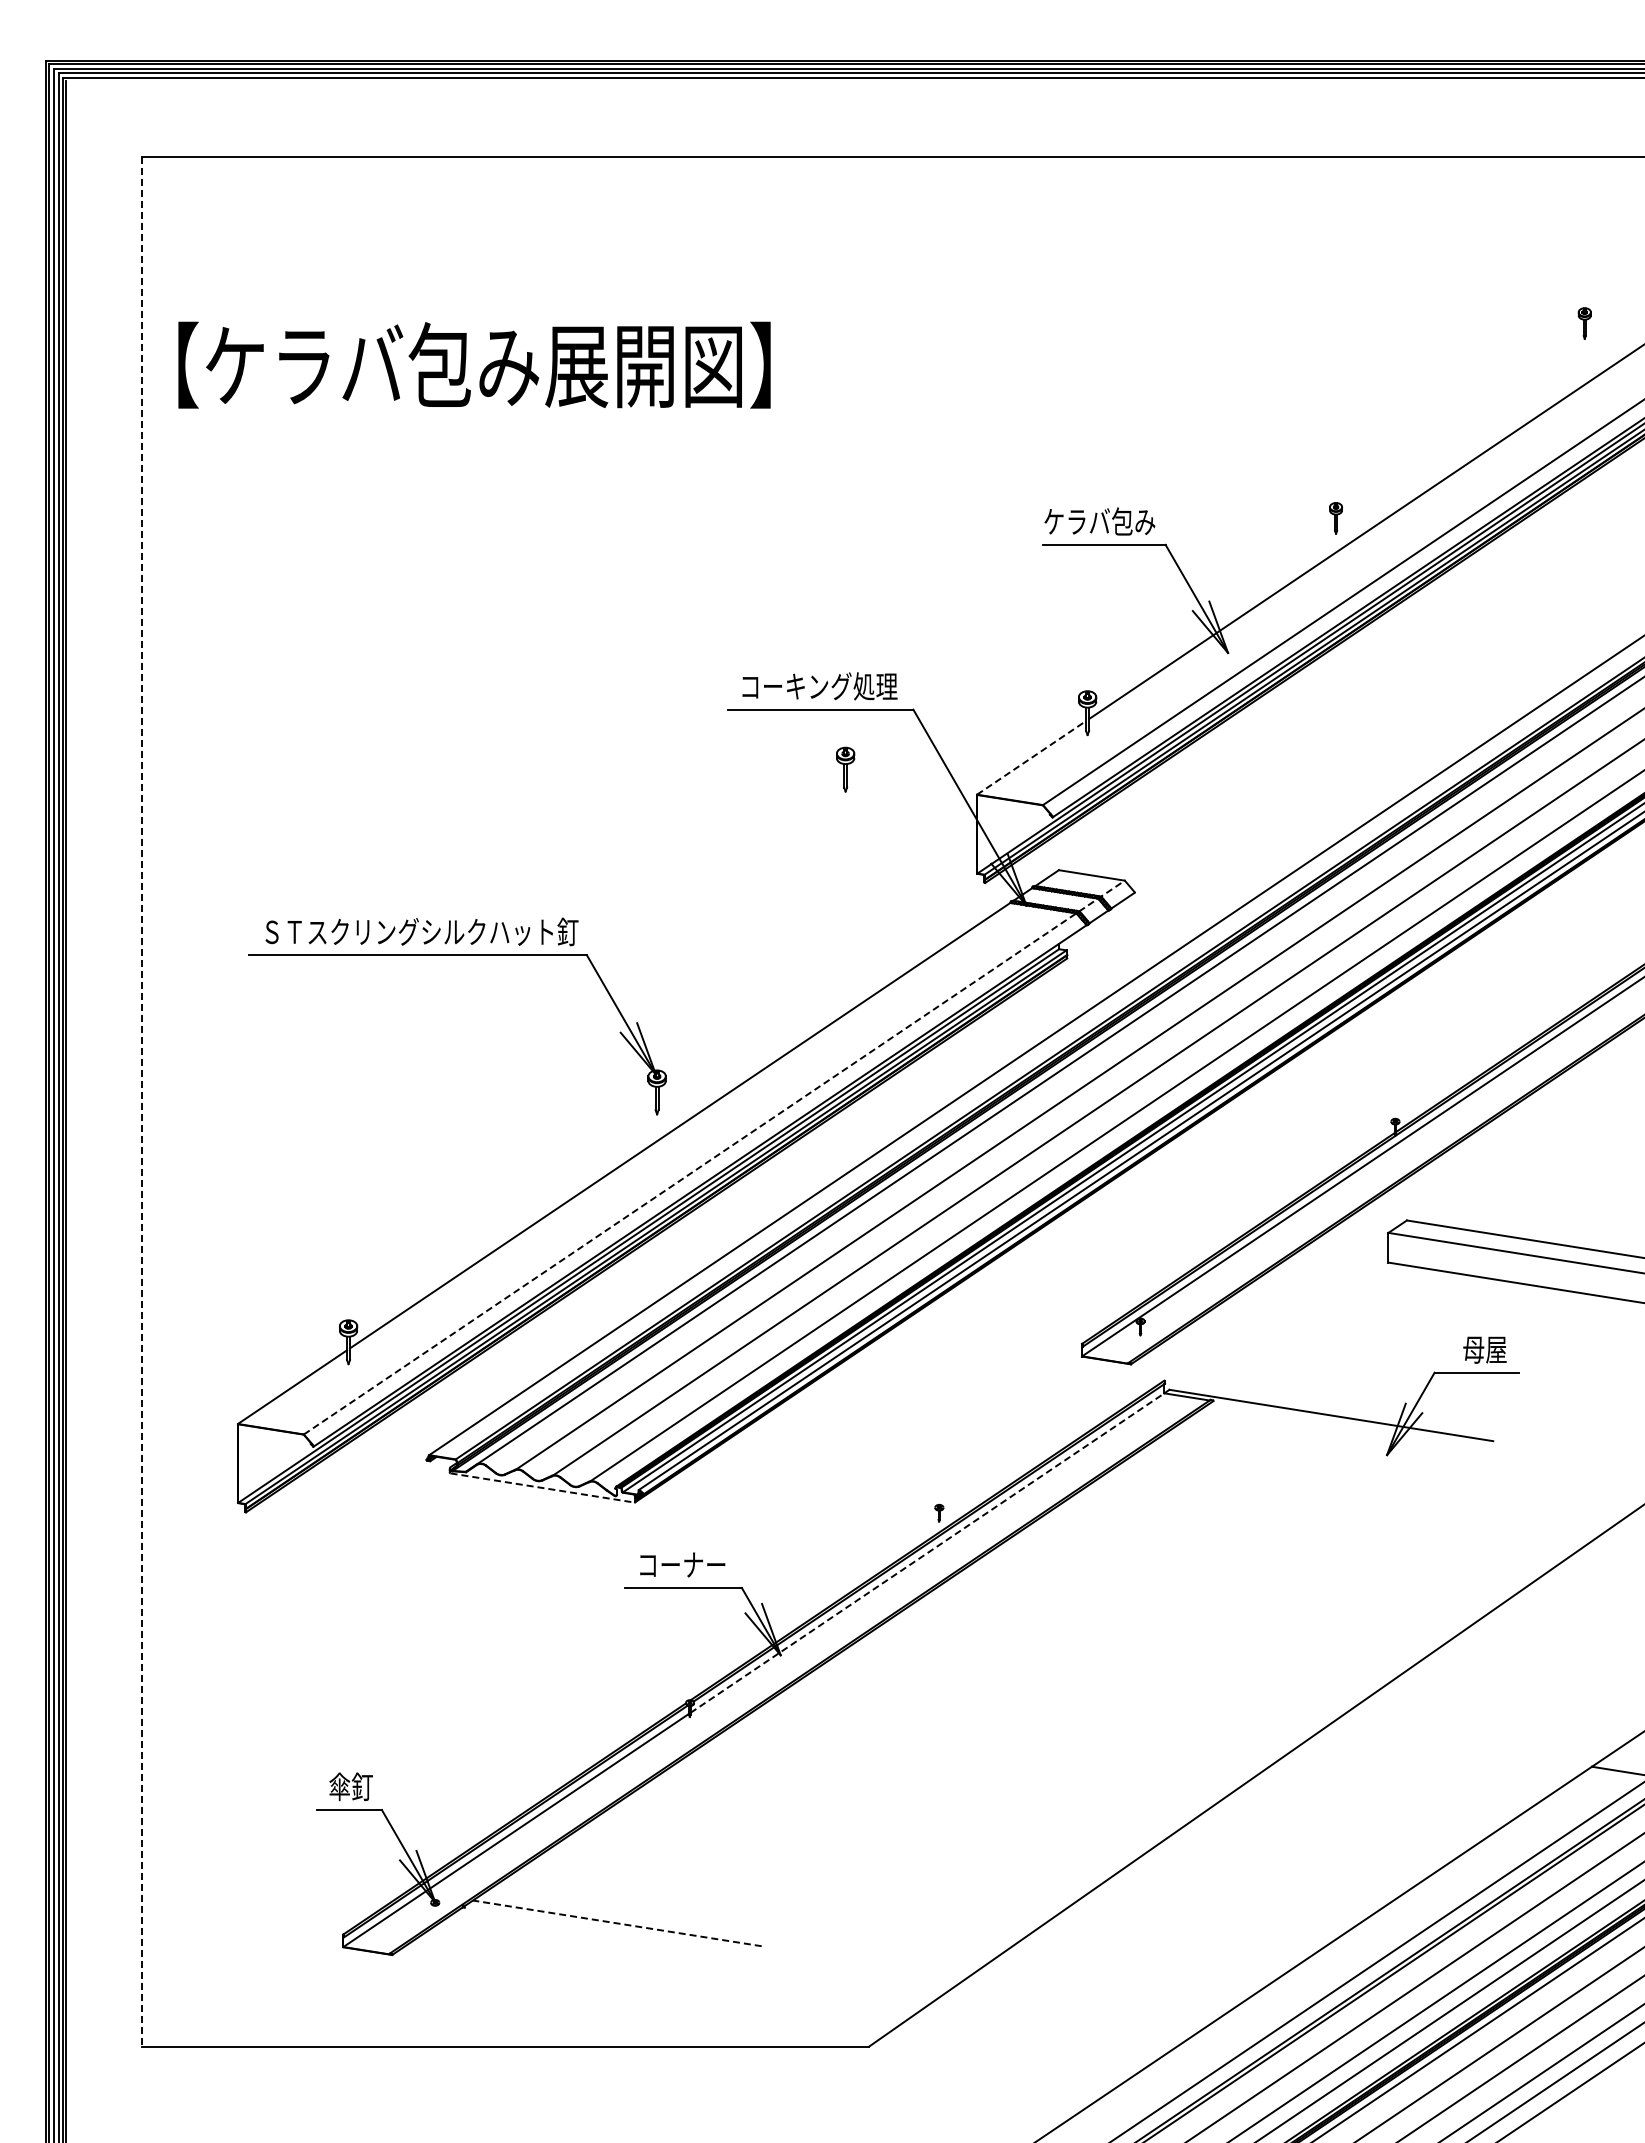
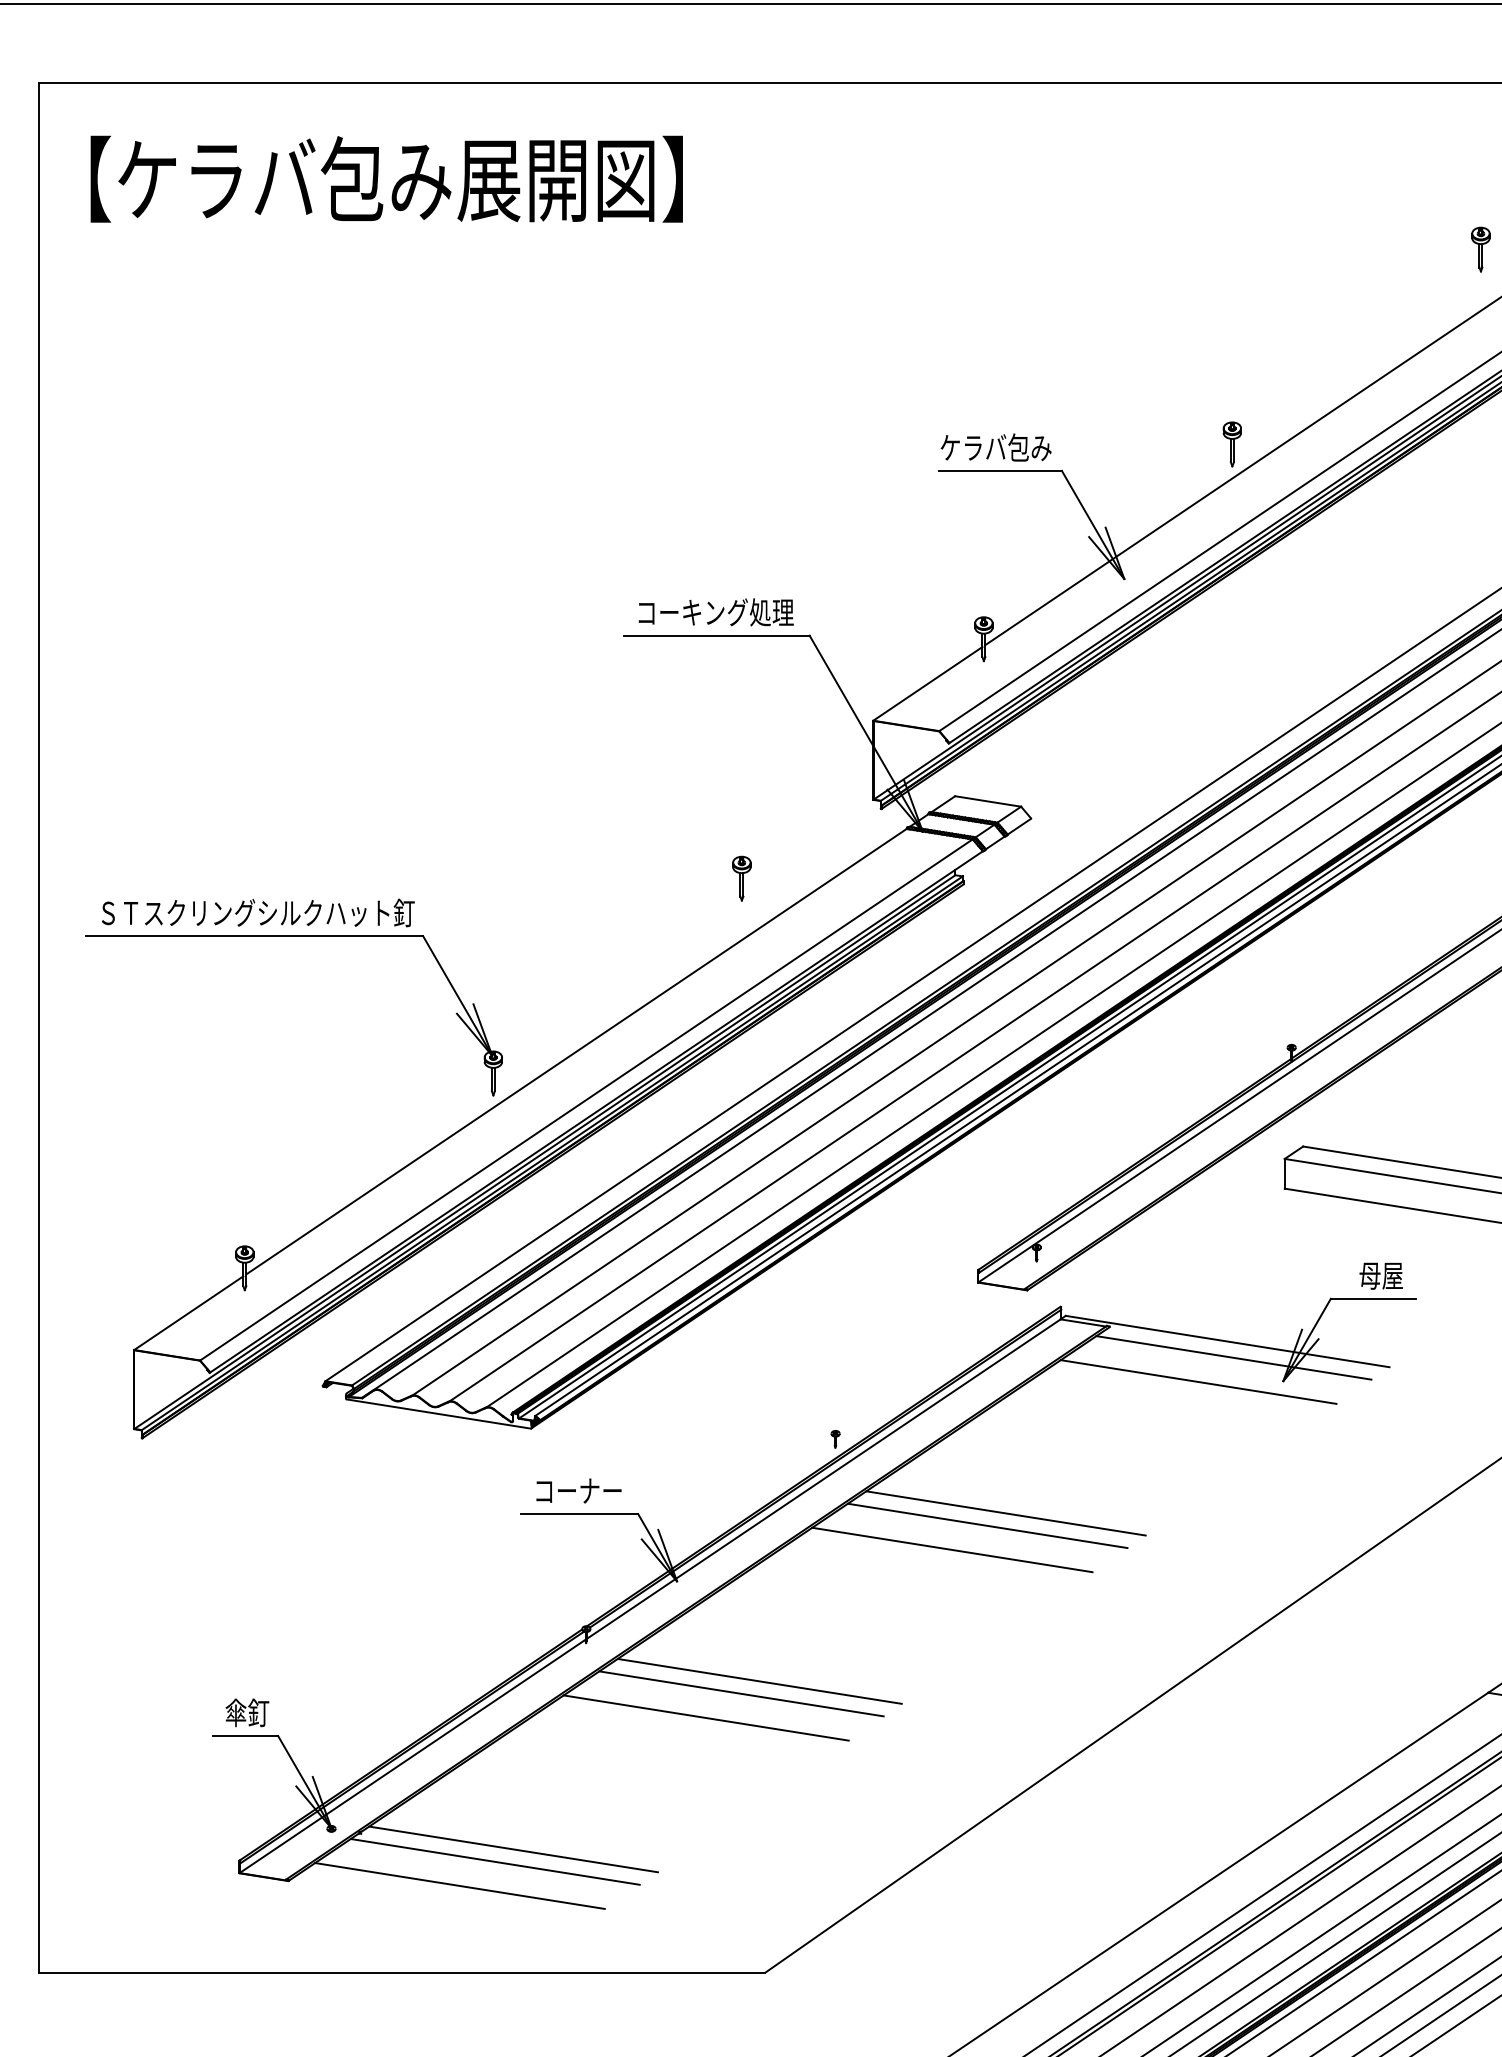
part: (1584, 323) -> (1480, 249), size x1.43
text: (474, 364) -> (386, 178), moved
part: (1335, 518) -> (1231, 444), size x1.43
line: (1031, 757) -> (927, 683), dashed -> solid
part: (845, 769) -> (741, 878), moved
part: (457, 955) -> (293, 936), moved
line: (142, 1101) -> (38, 1027), dashed -> solid
line: (714, 1157) -> (610, 1083), dashed -> solid
line: (1337, 1431) -> (1233, 1357), added
line: (1302, 1455) -> (1198, 1381), added
line: (543, 1488) -> (439, 1414), dashed -> solid
line: (927, 1553) -> (823, 1479), dashed -> solid
line: (1109, 1587) -> (1005, 1513), added
line: (1091, 1599) -> (987, 1525), added
line: (1055, 1623) -> (951, 1549), added
line: (863, 1754) -> (759, 1680), added
line: (845, 1767) -> (741, 1693), added
line: (809, 1791) -> (705, 1717), added
line: (616, 1923) -> (512, 1849), dashed -> solid
line: (598, 1935) -> (494, 1861), added
line: (563, 1959) -> (459, 1885), added

